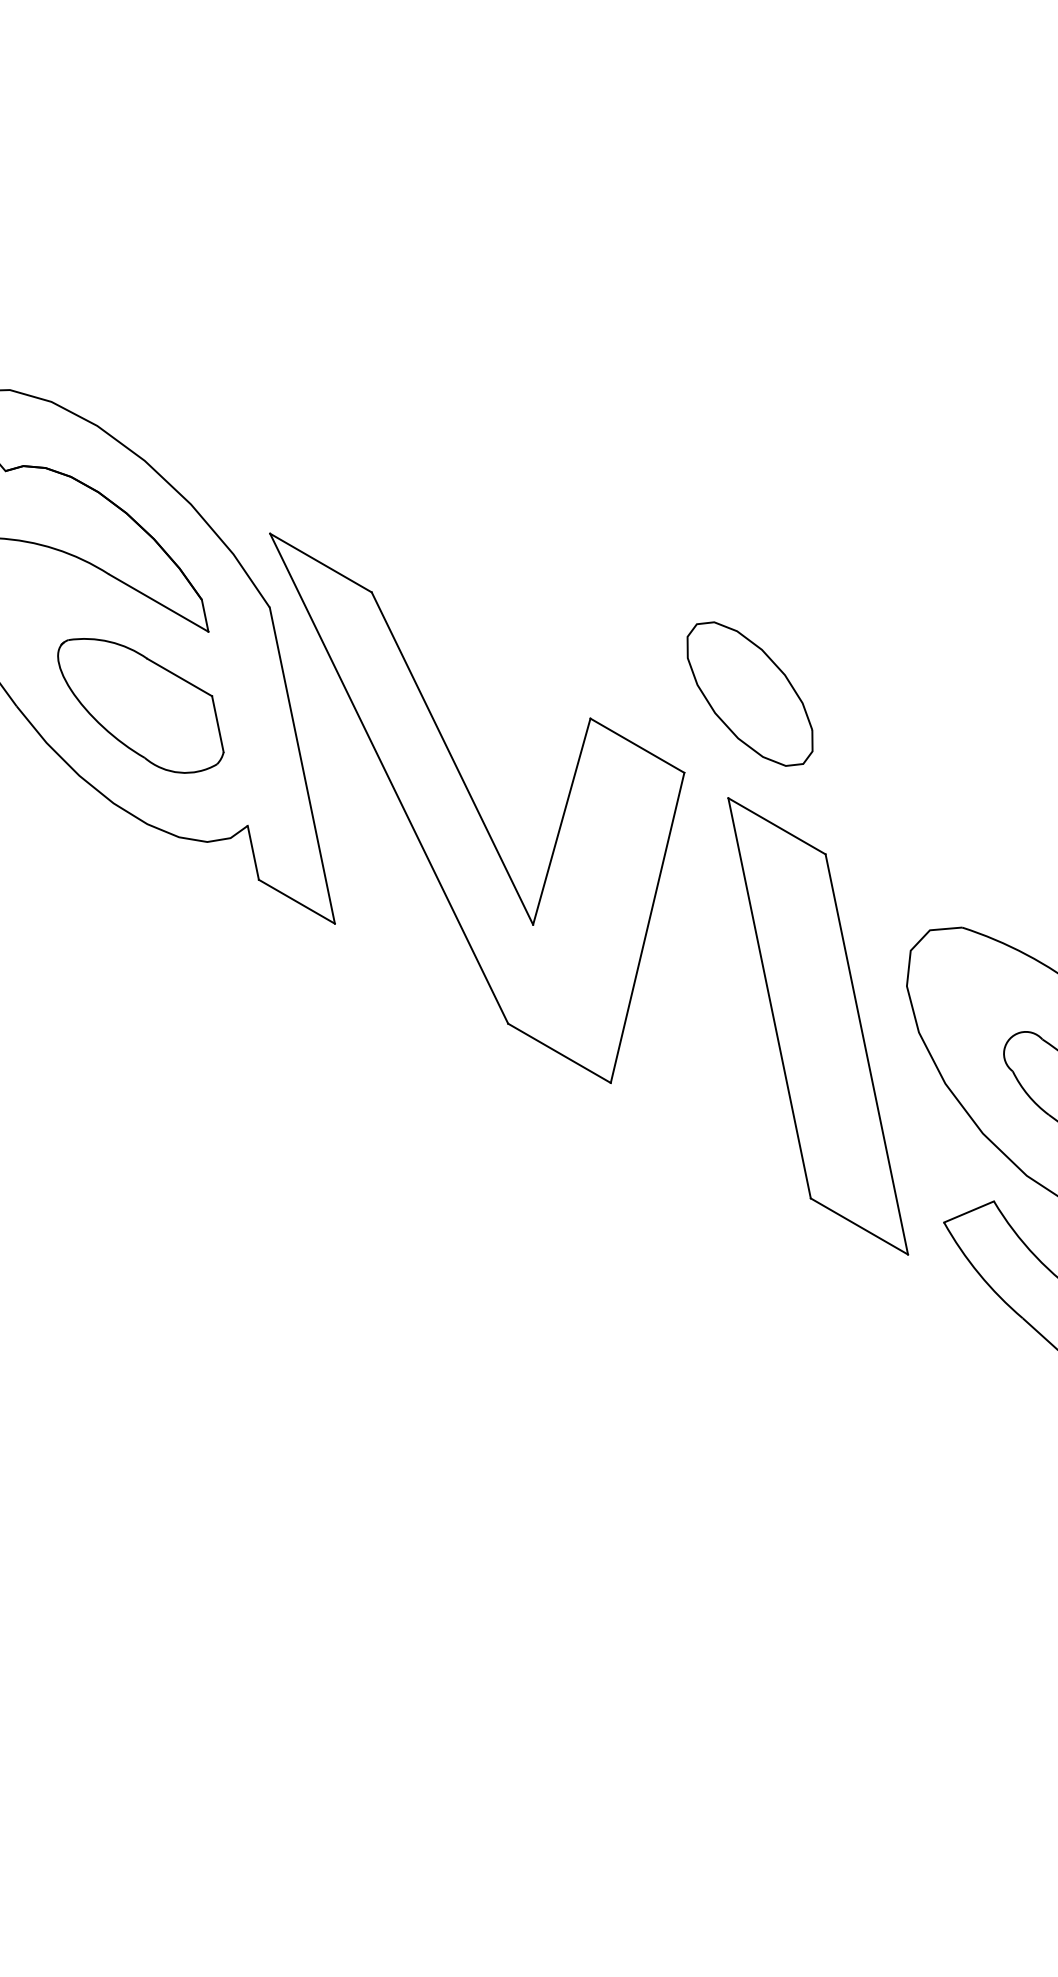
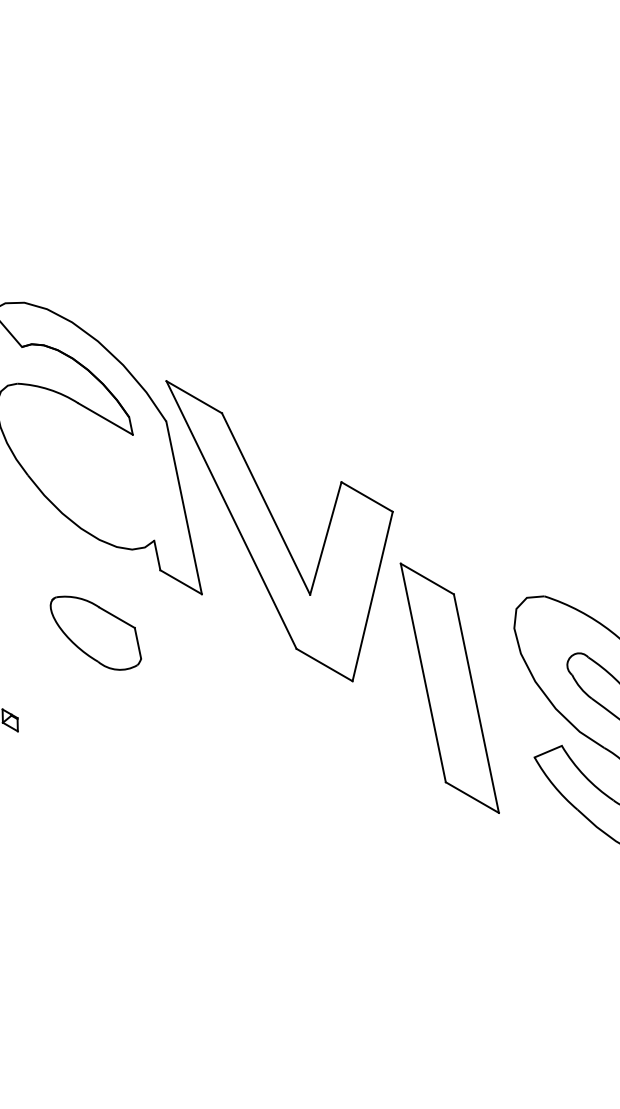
part: (749, 693) -> (428, 468), removed
part: (140, 704) -> (95, 632), moved
part: (817, 1024) -> (449, 687), moved

